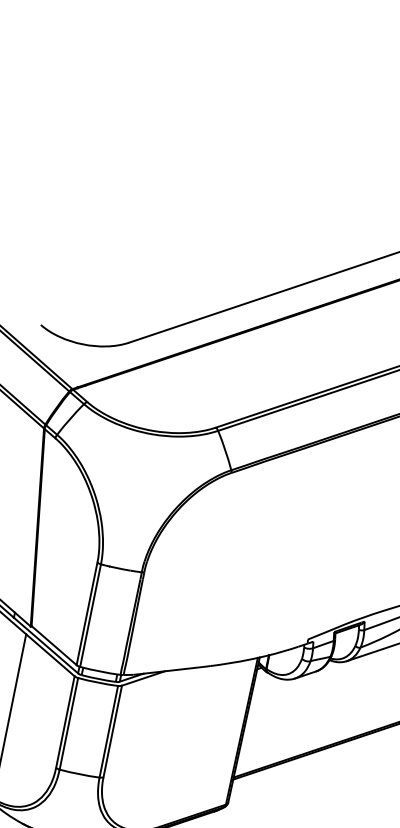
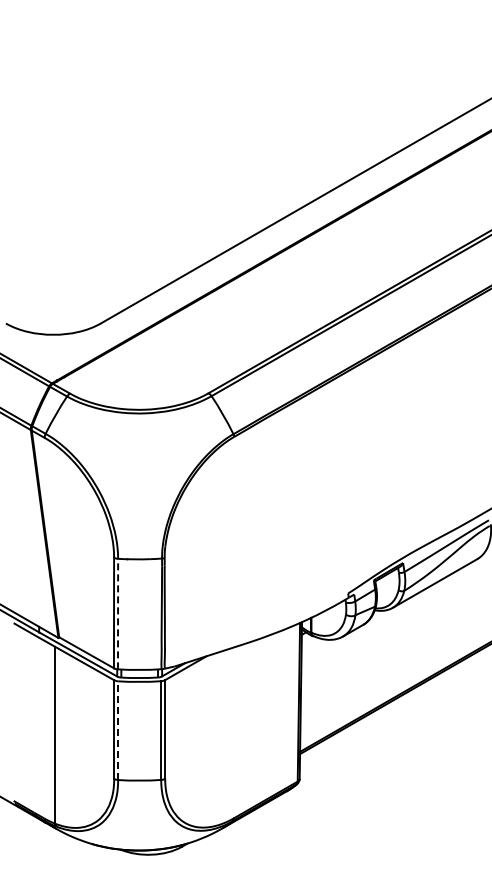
line: (91, 615) -> (118, 613), solid -> dashed
line: (69, 723) -> (118, 730), solid -> dashed

